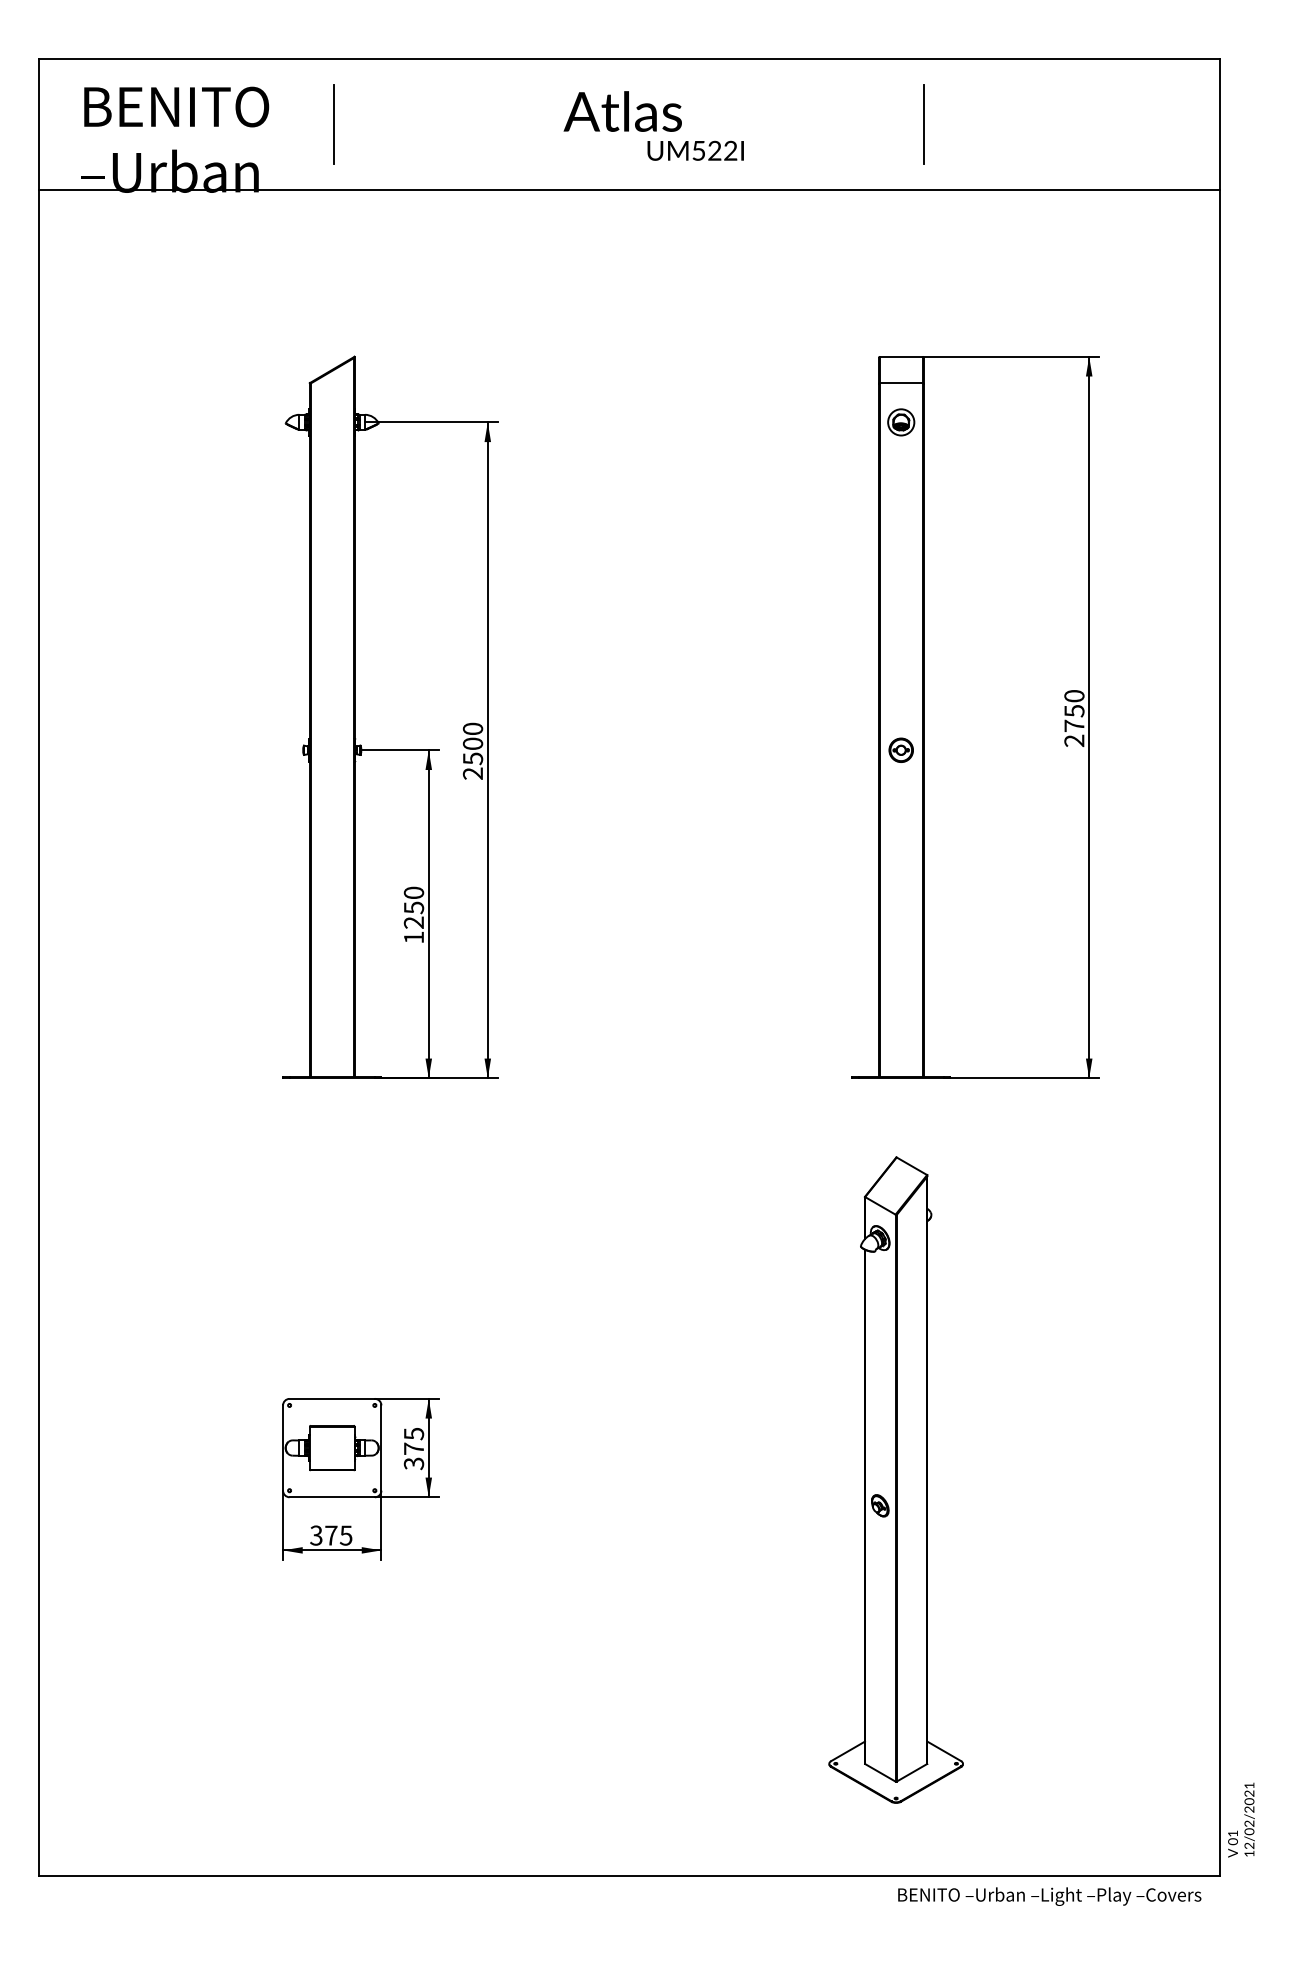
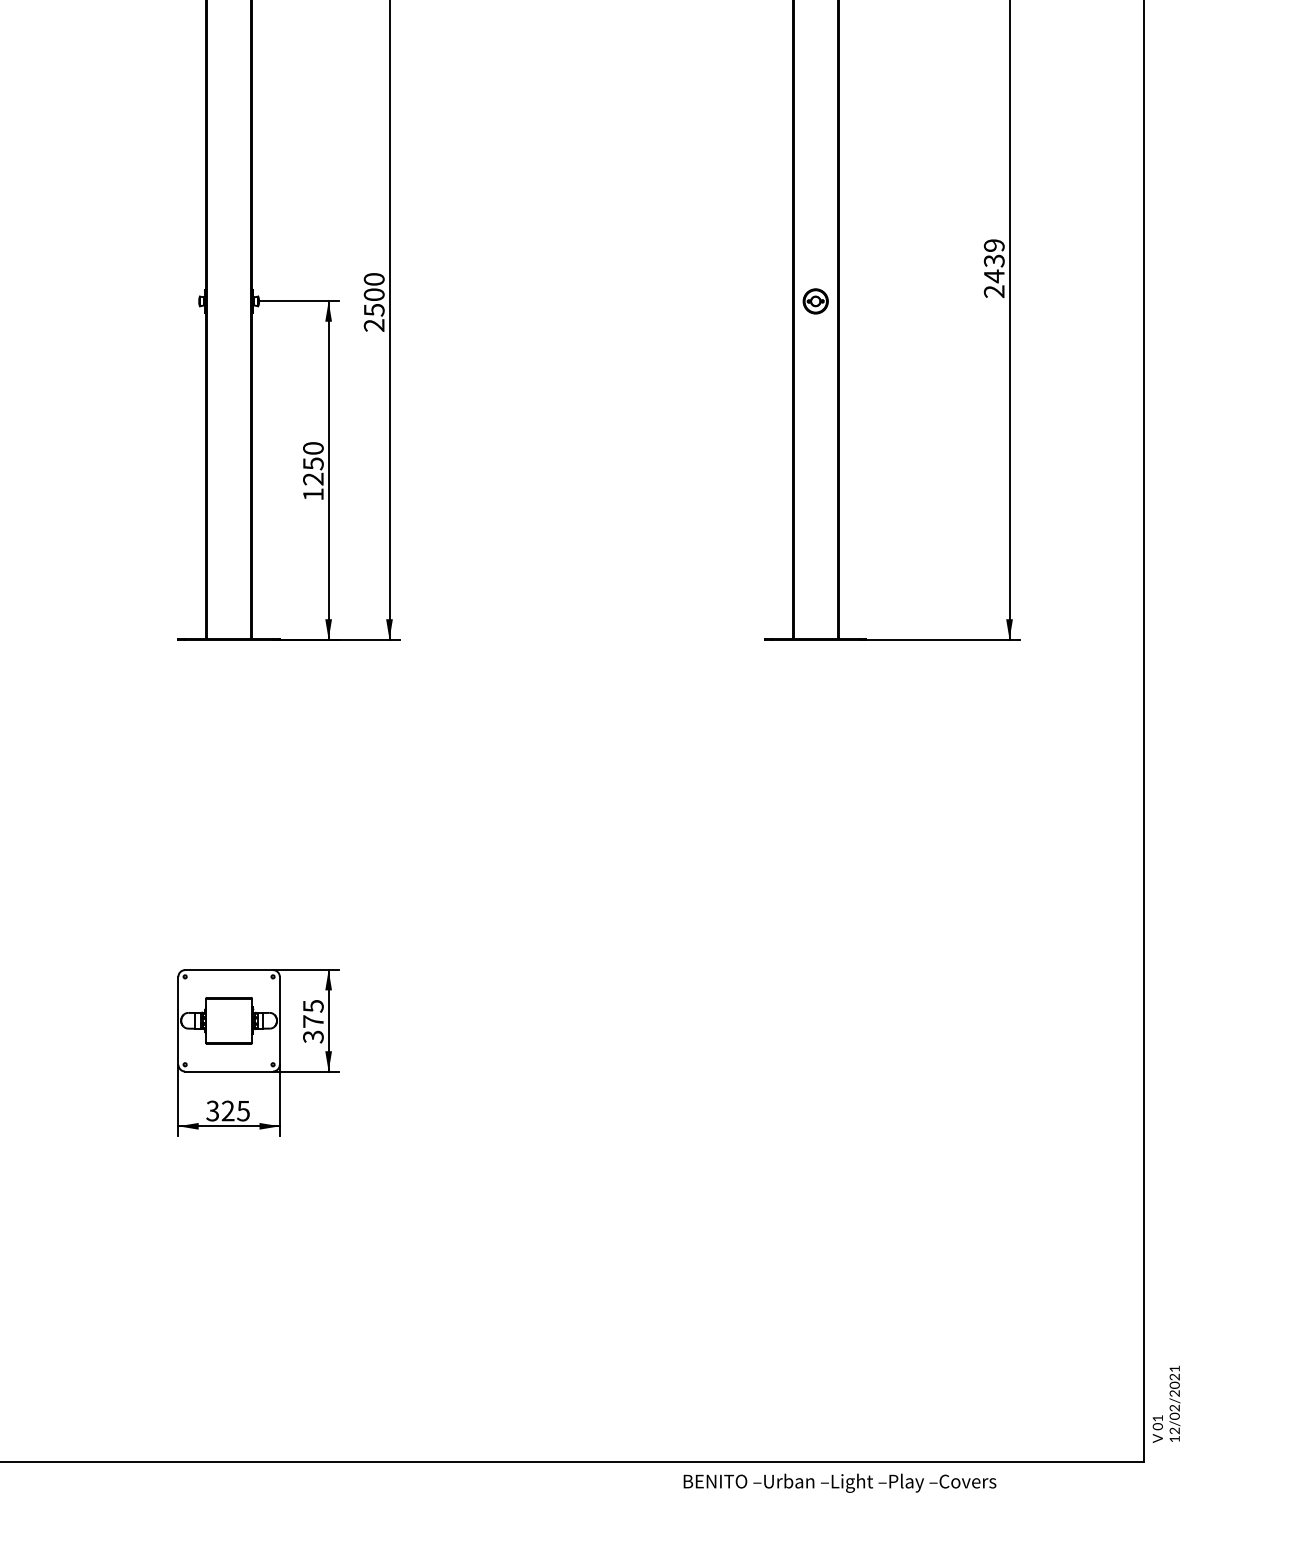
text: (1074, 711) -> (994, 261), 2750 -> 2439
part: (895, 1479) -> (809, 1053), removed
text: (331, 1535) -> (228, 1110), 375 -> 325
text: (1049, 1896) -> (839, 1483), moved

